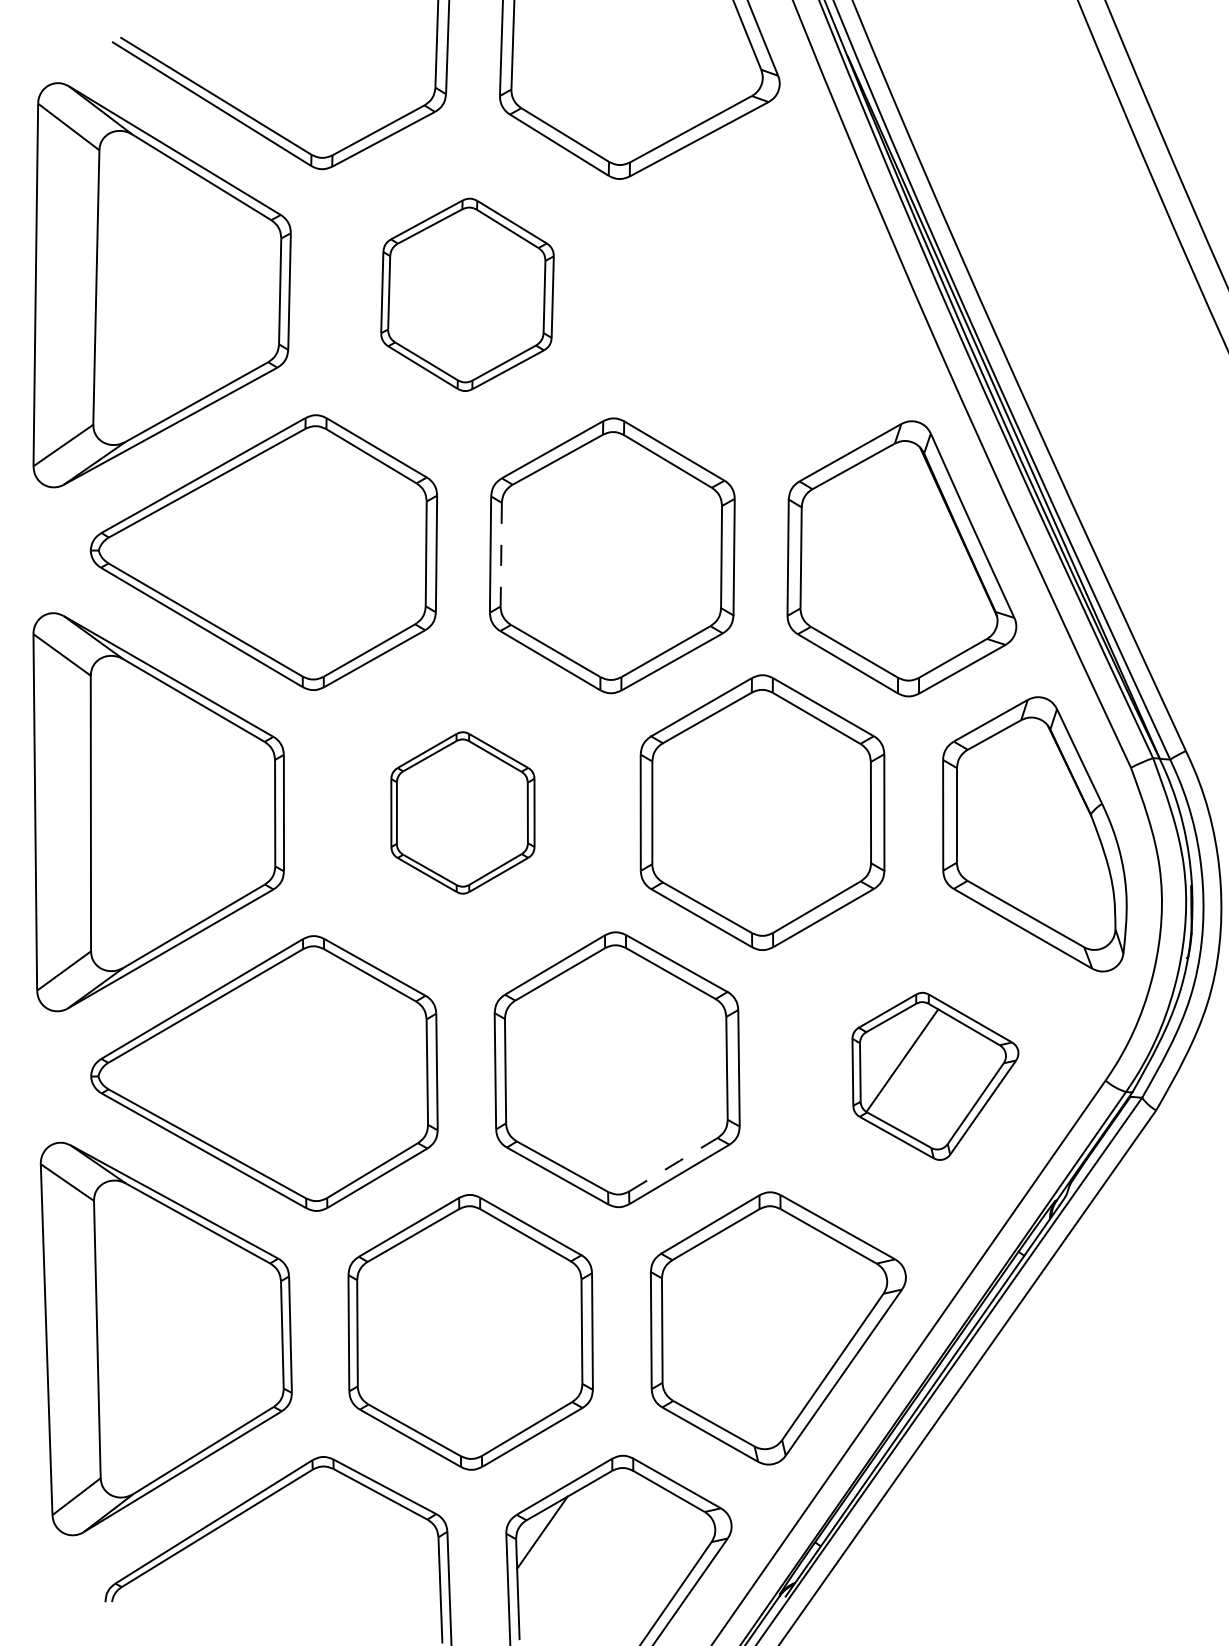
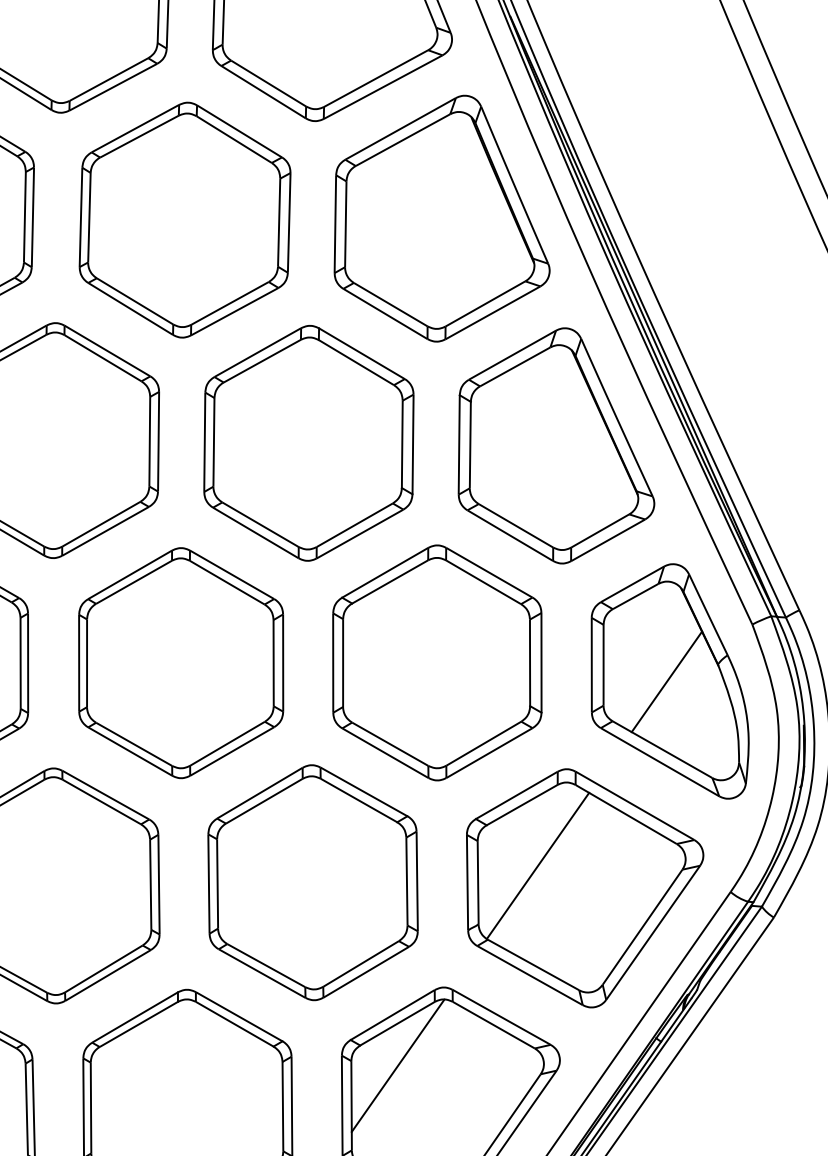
part: (767, 292) -> (441, 218), added
part: (467, 294) -> (185, 219), size x1.43
line: (501, 555) -> (214, 443), dashed -> solid
part: (462, 812) -> (180, 662), size x1.67
line: (1030, 834) -> (666, 681), added
part: (935, 1076) -> (585, 888), size x1.67
line: (673, 1164) -> (361, 963), dashed -> solid
line: (716, 1283) -> (397, 1065), added

